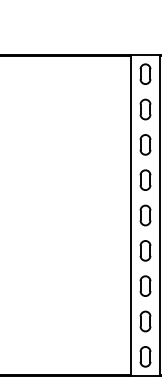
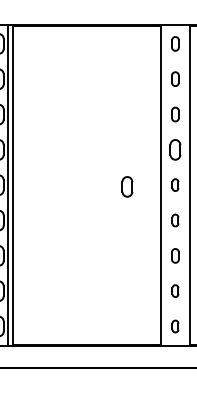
part: (145, 73) -> (175, 43), size x0.7
part: (145, 108) -> (175, 78), size x0.7
part: (145, 144) -> (175, 114), size x0.7
part: (145, 214) -> (175, 184), size x0.6
part: (97, 216) -> (127, 186), added
part: (145, 250) -> (175, 220), size x0.6
part: (145, 285) -> (175, 255), size x0.7
part: (145, 320) -> (175, 290), size x0.6
part: (145, 356) -> (175, 326), size x0.6

